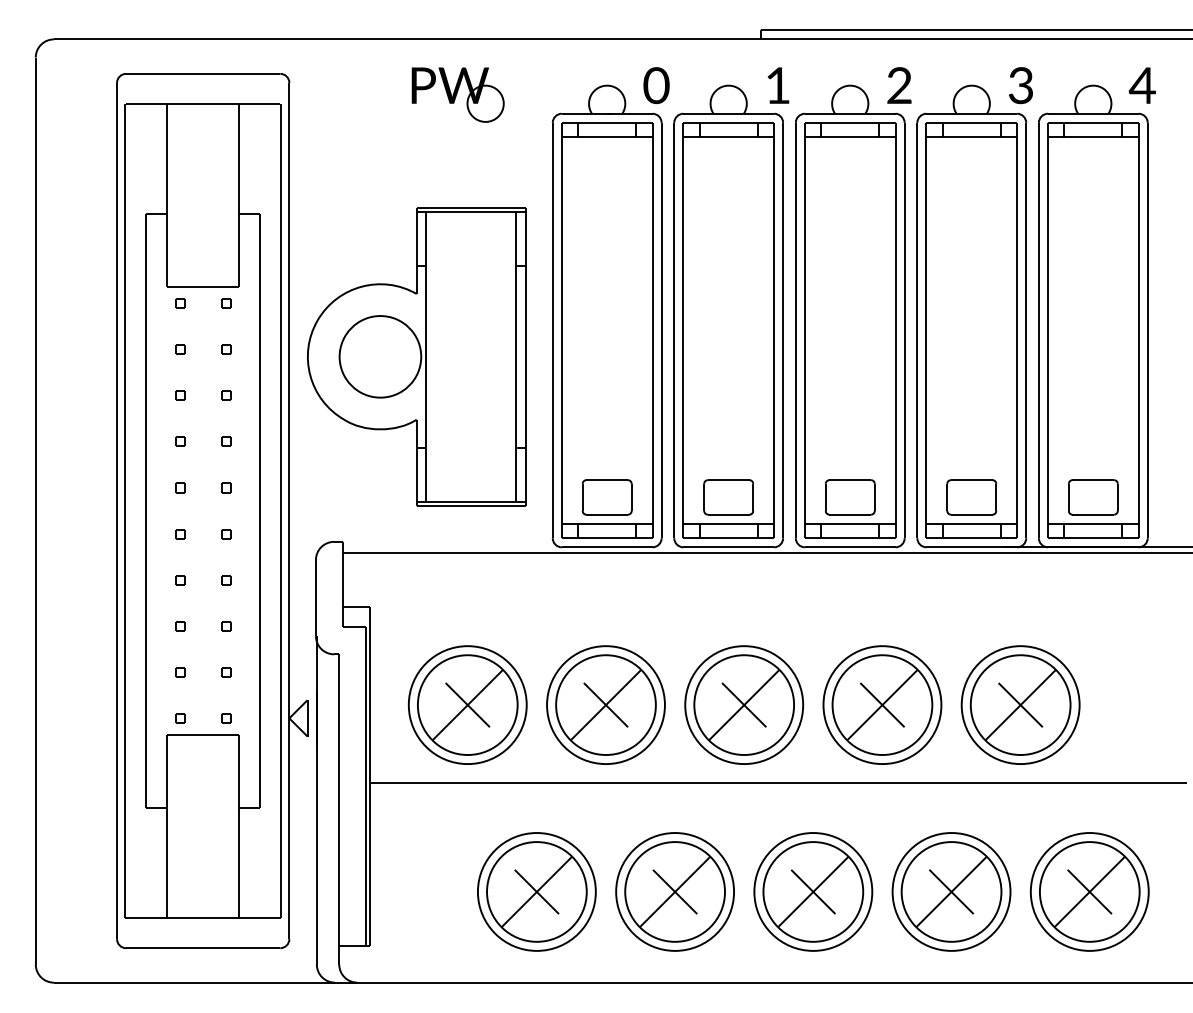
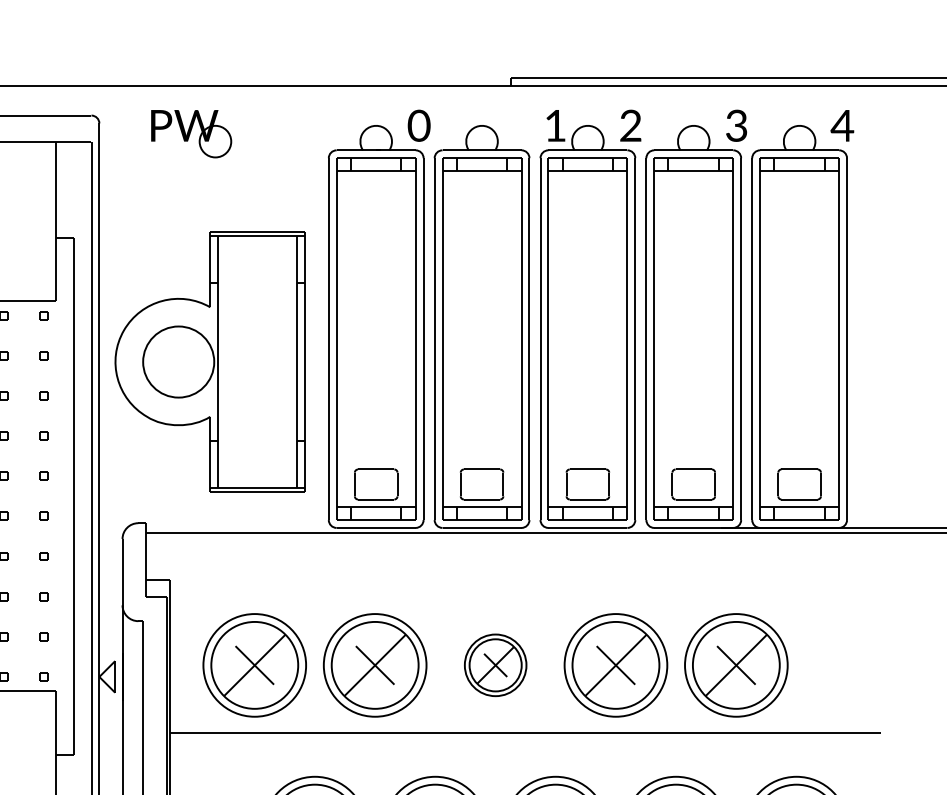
text: (778, 85) -> (555, 125), moved
part: (457, 94) -> (190, 133), moved
part: (744, 704) -> (495, 664), size x0.6

